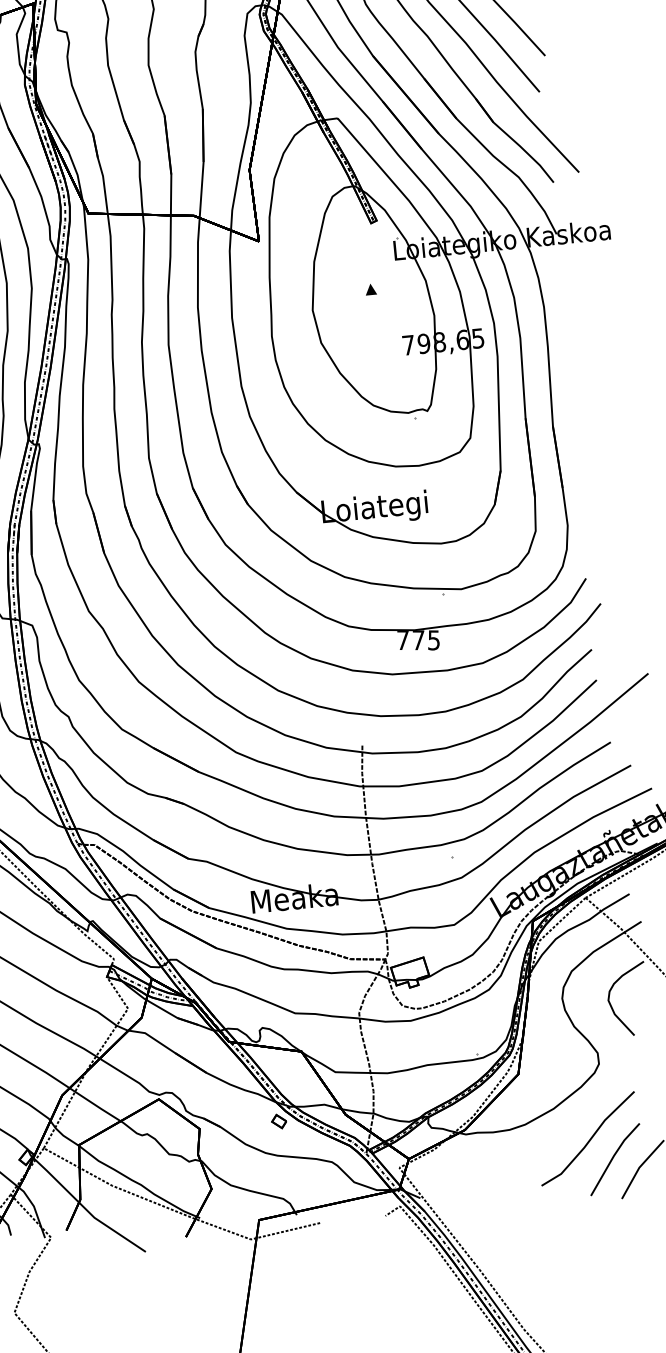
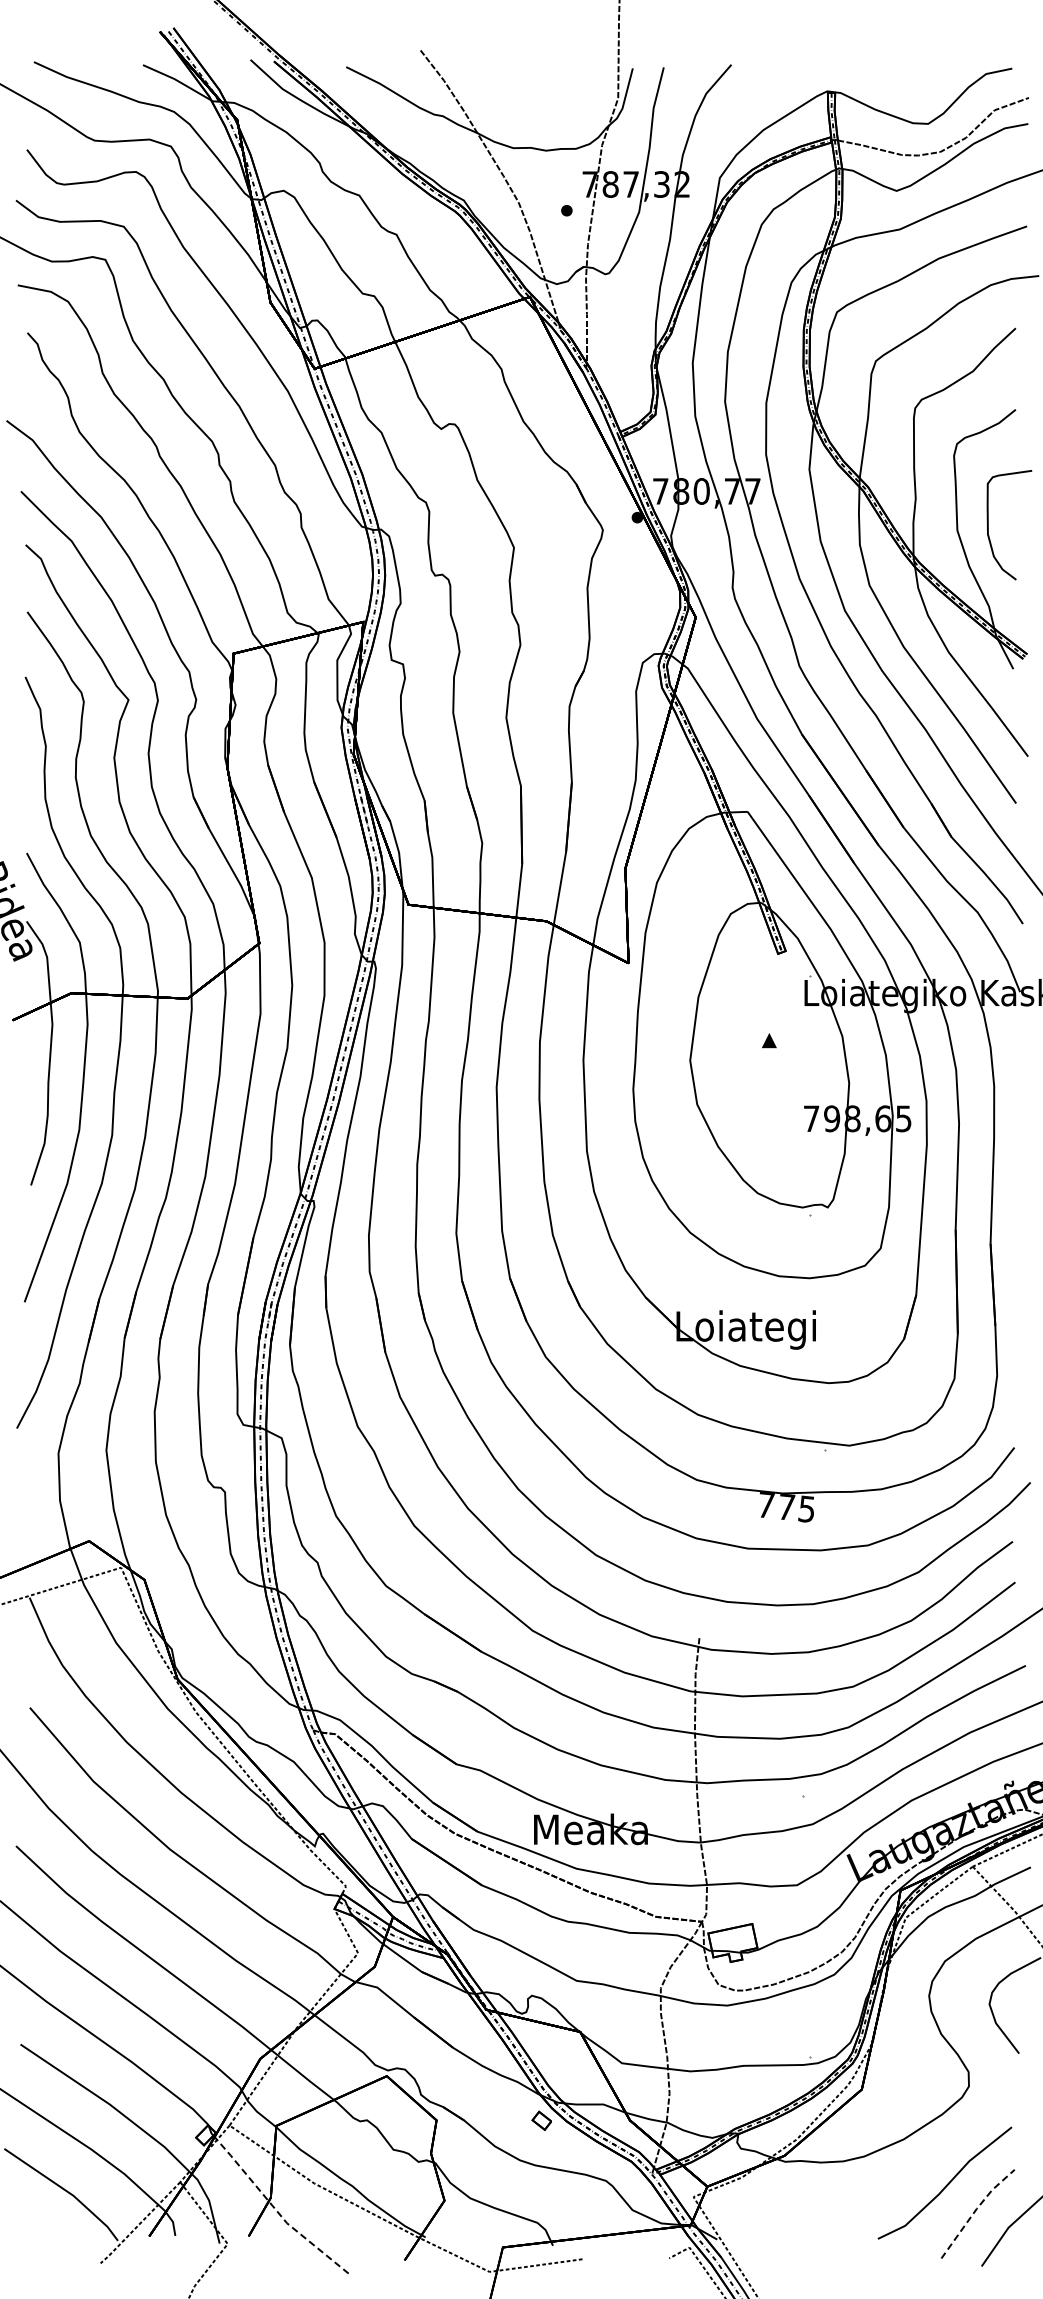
line: (613, 1156) -> (976, 2209), solid -> dashed
line: (85, 1208) -> (276, 2210), solid -> dashed

